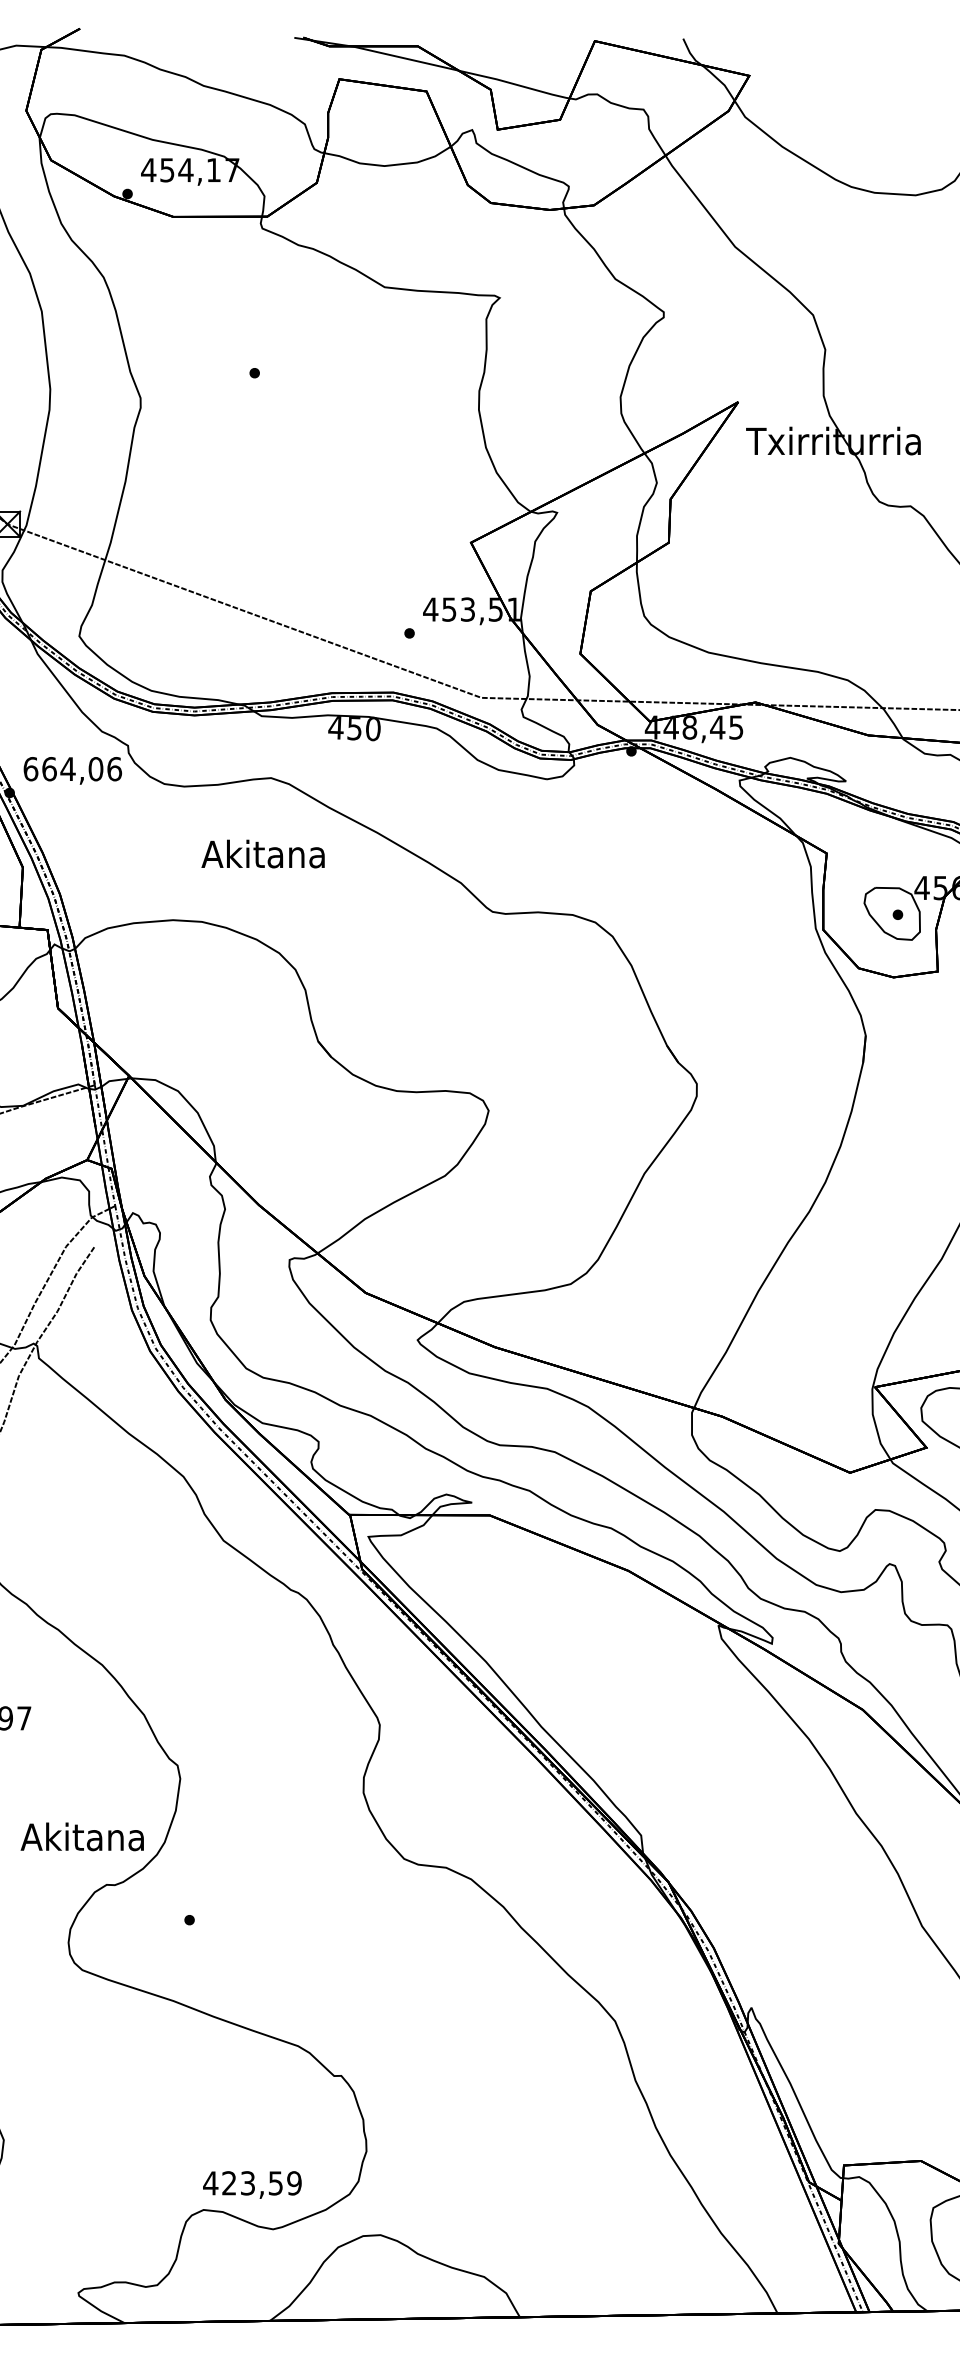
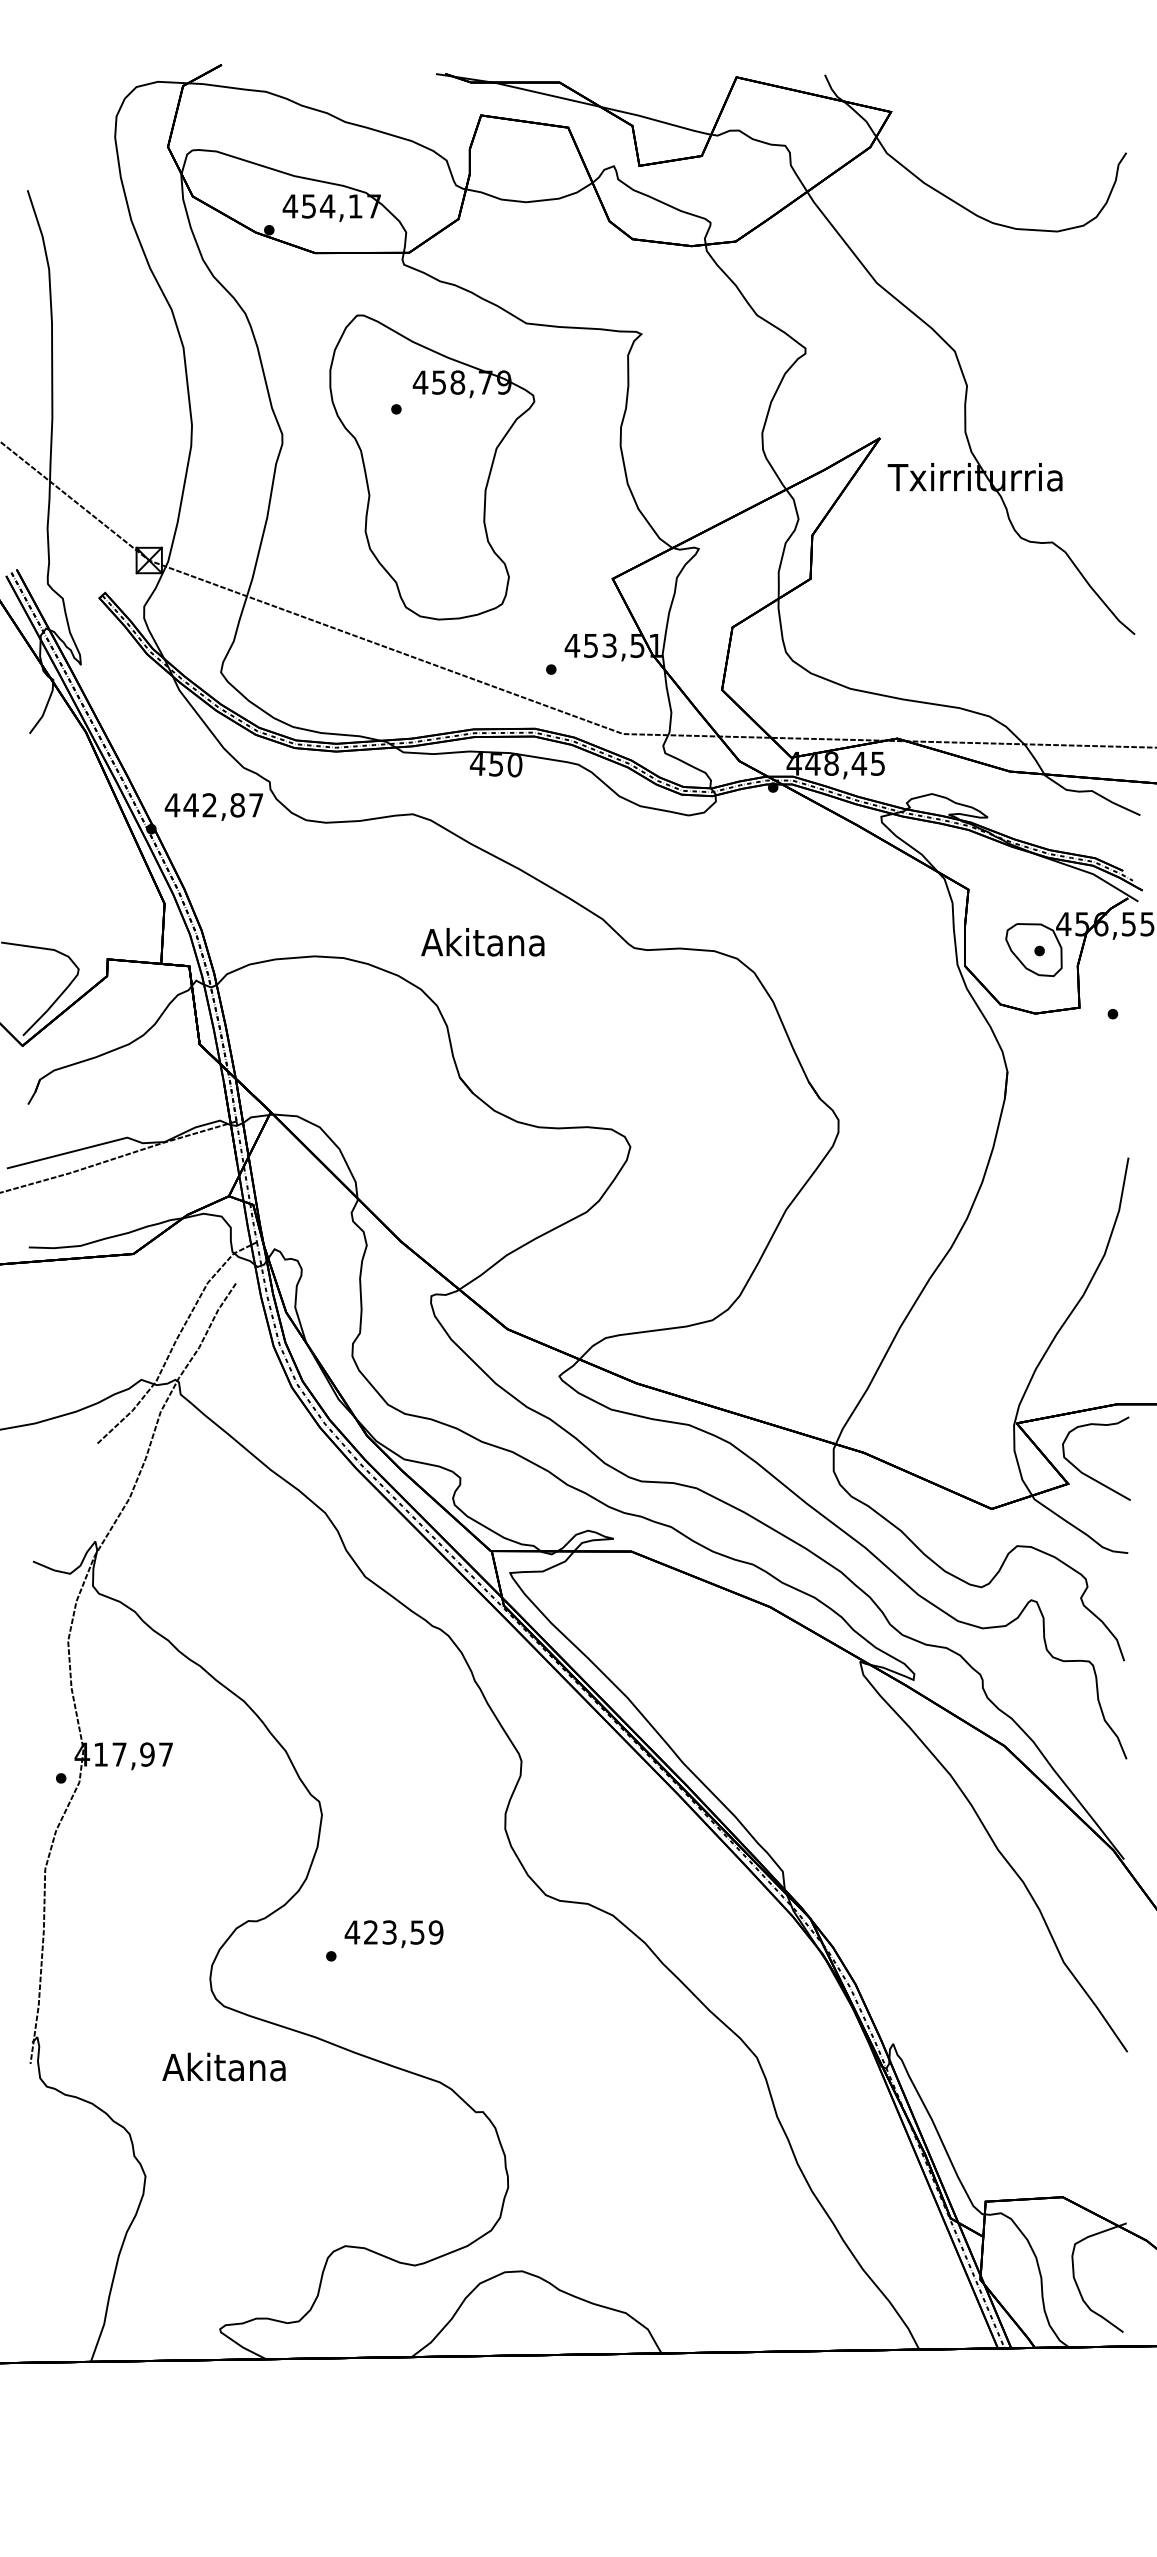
part: (290, 431) -> (432, 467), added
text: (71, 769) -> (213, 805), 664,06 -> 442,87
text: (262, 854) -> (482, 942), moved
text: (81, 1836) -> (223, 2066), moved
text: (251, 2185) -> (393, 1934), moved

